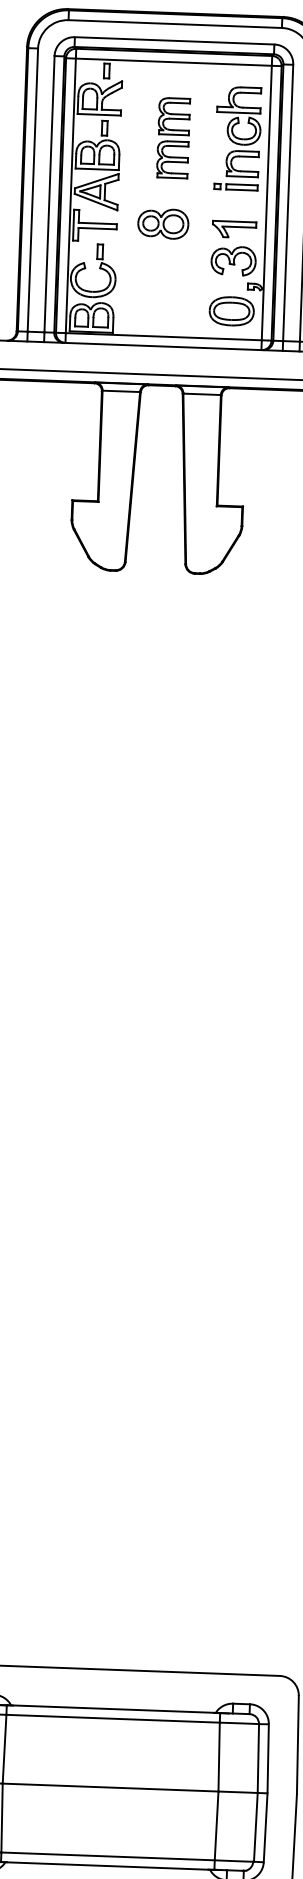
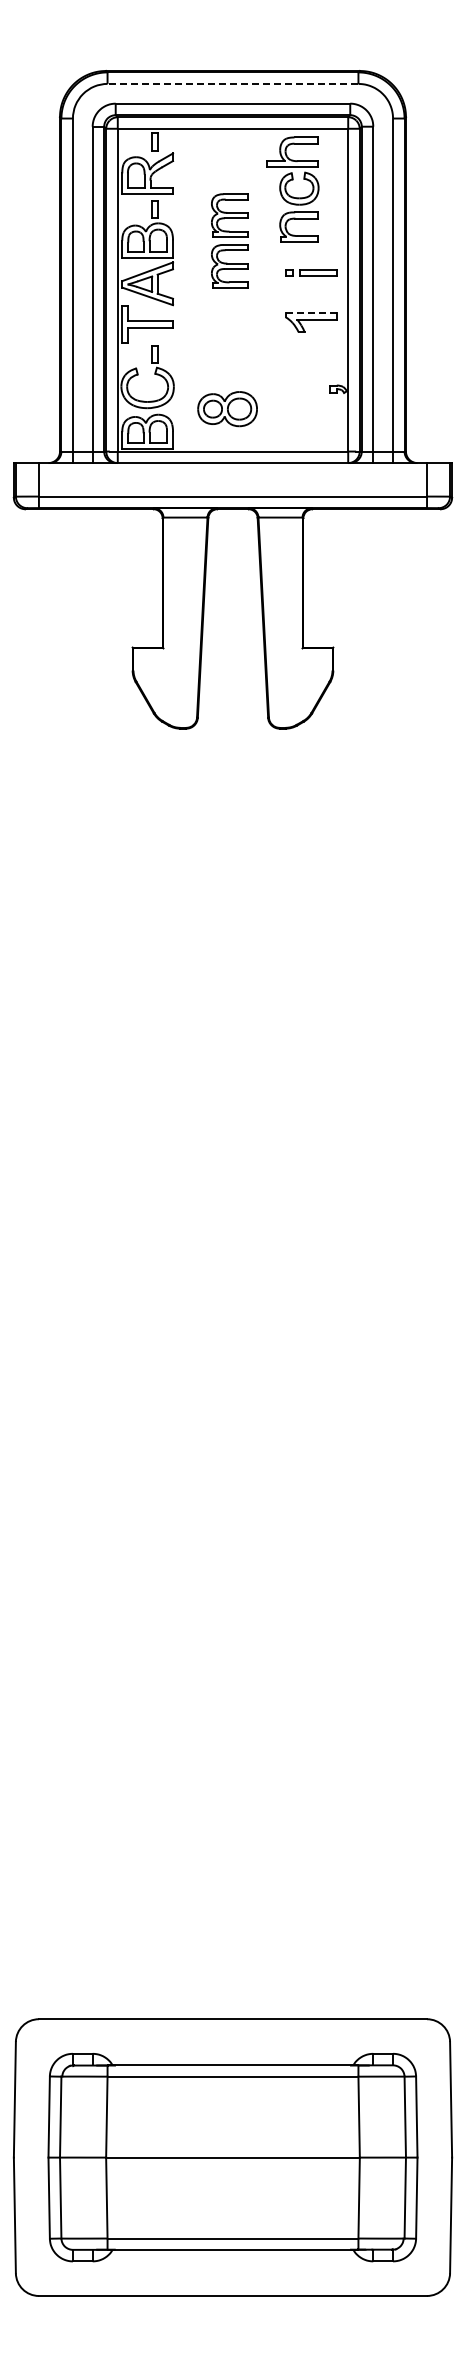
line: (174, 23) -> (232, 83), solid -> dashed
part: (238, 131) -> (292, 189), moved
part: (173, 137) -> (229, 240), moved
line: (234, 221) -> (311, 313), solid -> dashed
part: (163, 224) -> (227, 409), moved
part: (233, 260) -> (311, 359), removed
part: (231, 311) -> (311, 418), removed

